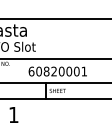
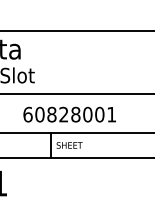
text: (61, 71) -> (75, 114), 60820001 -> 60828001

